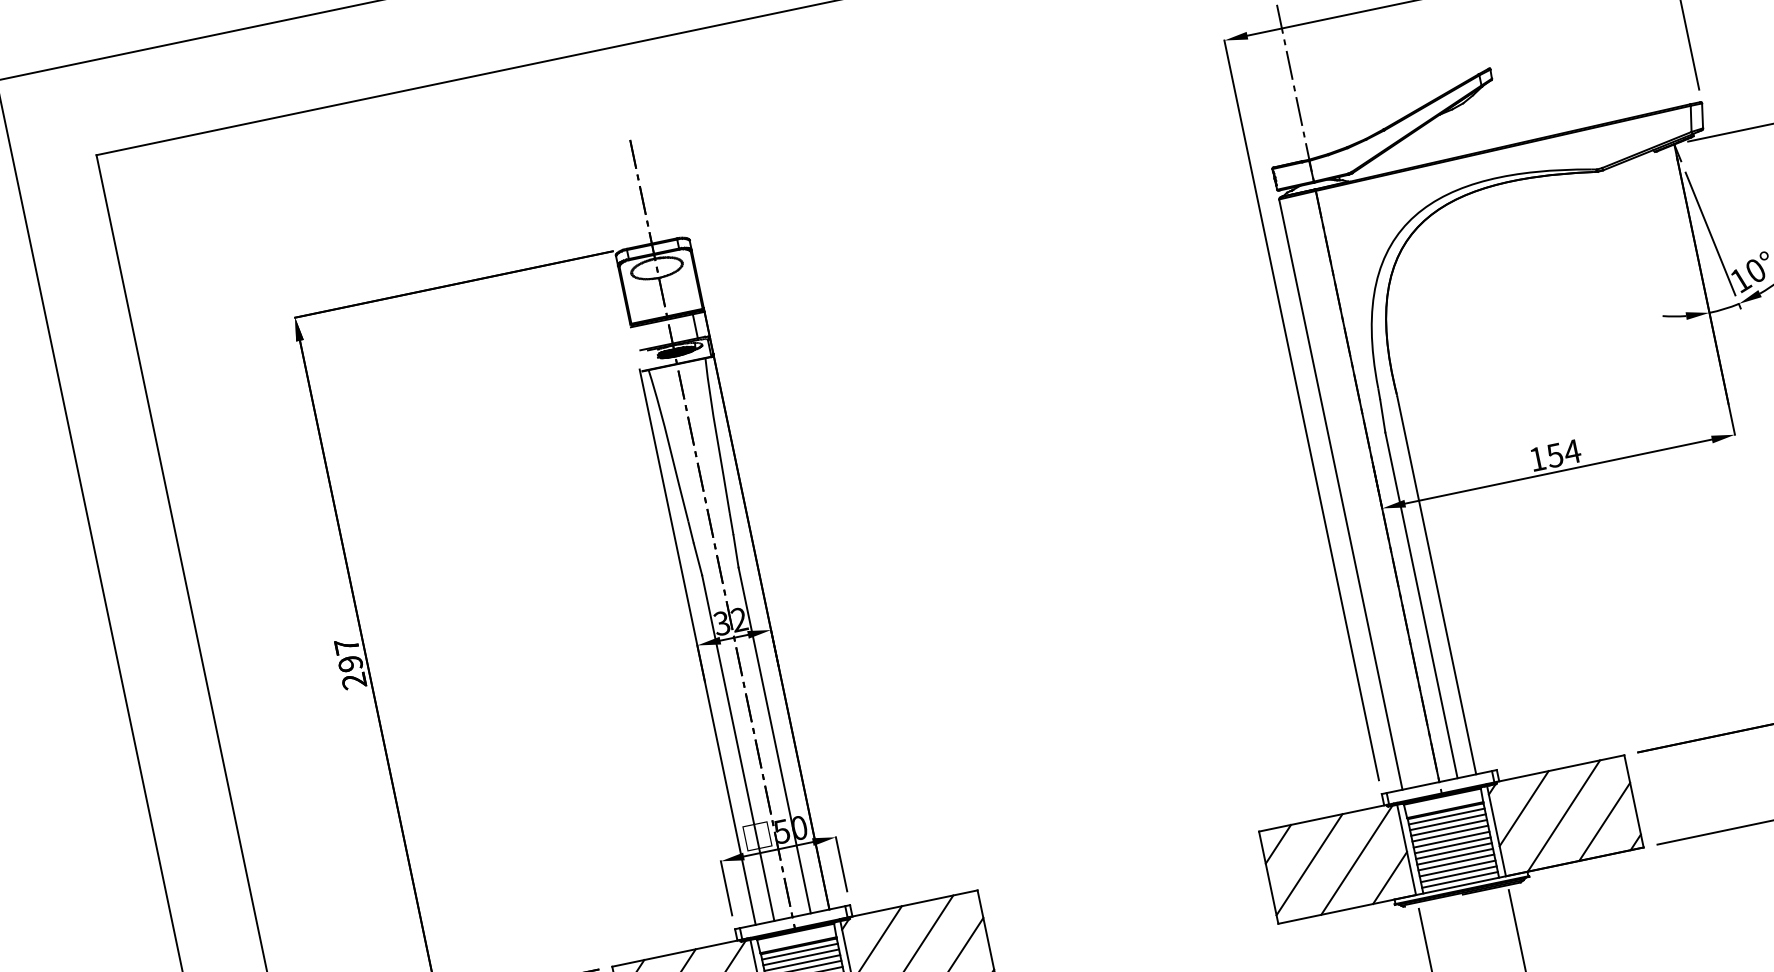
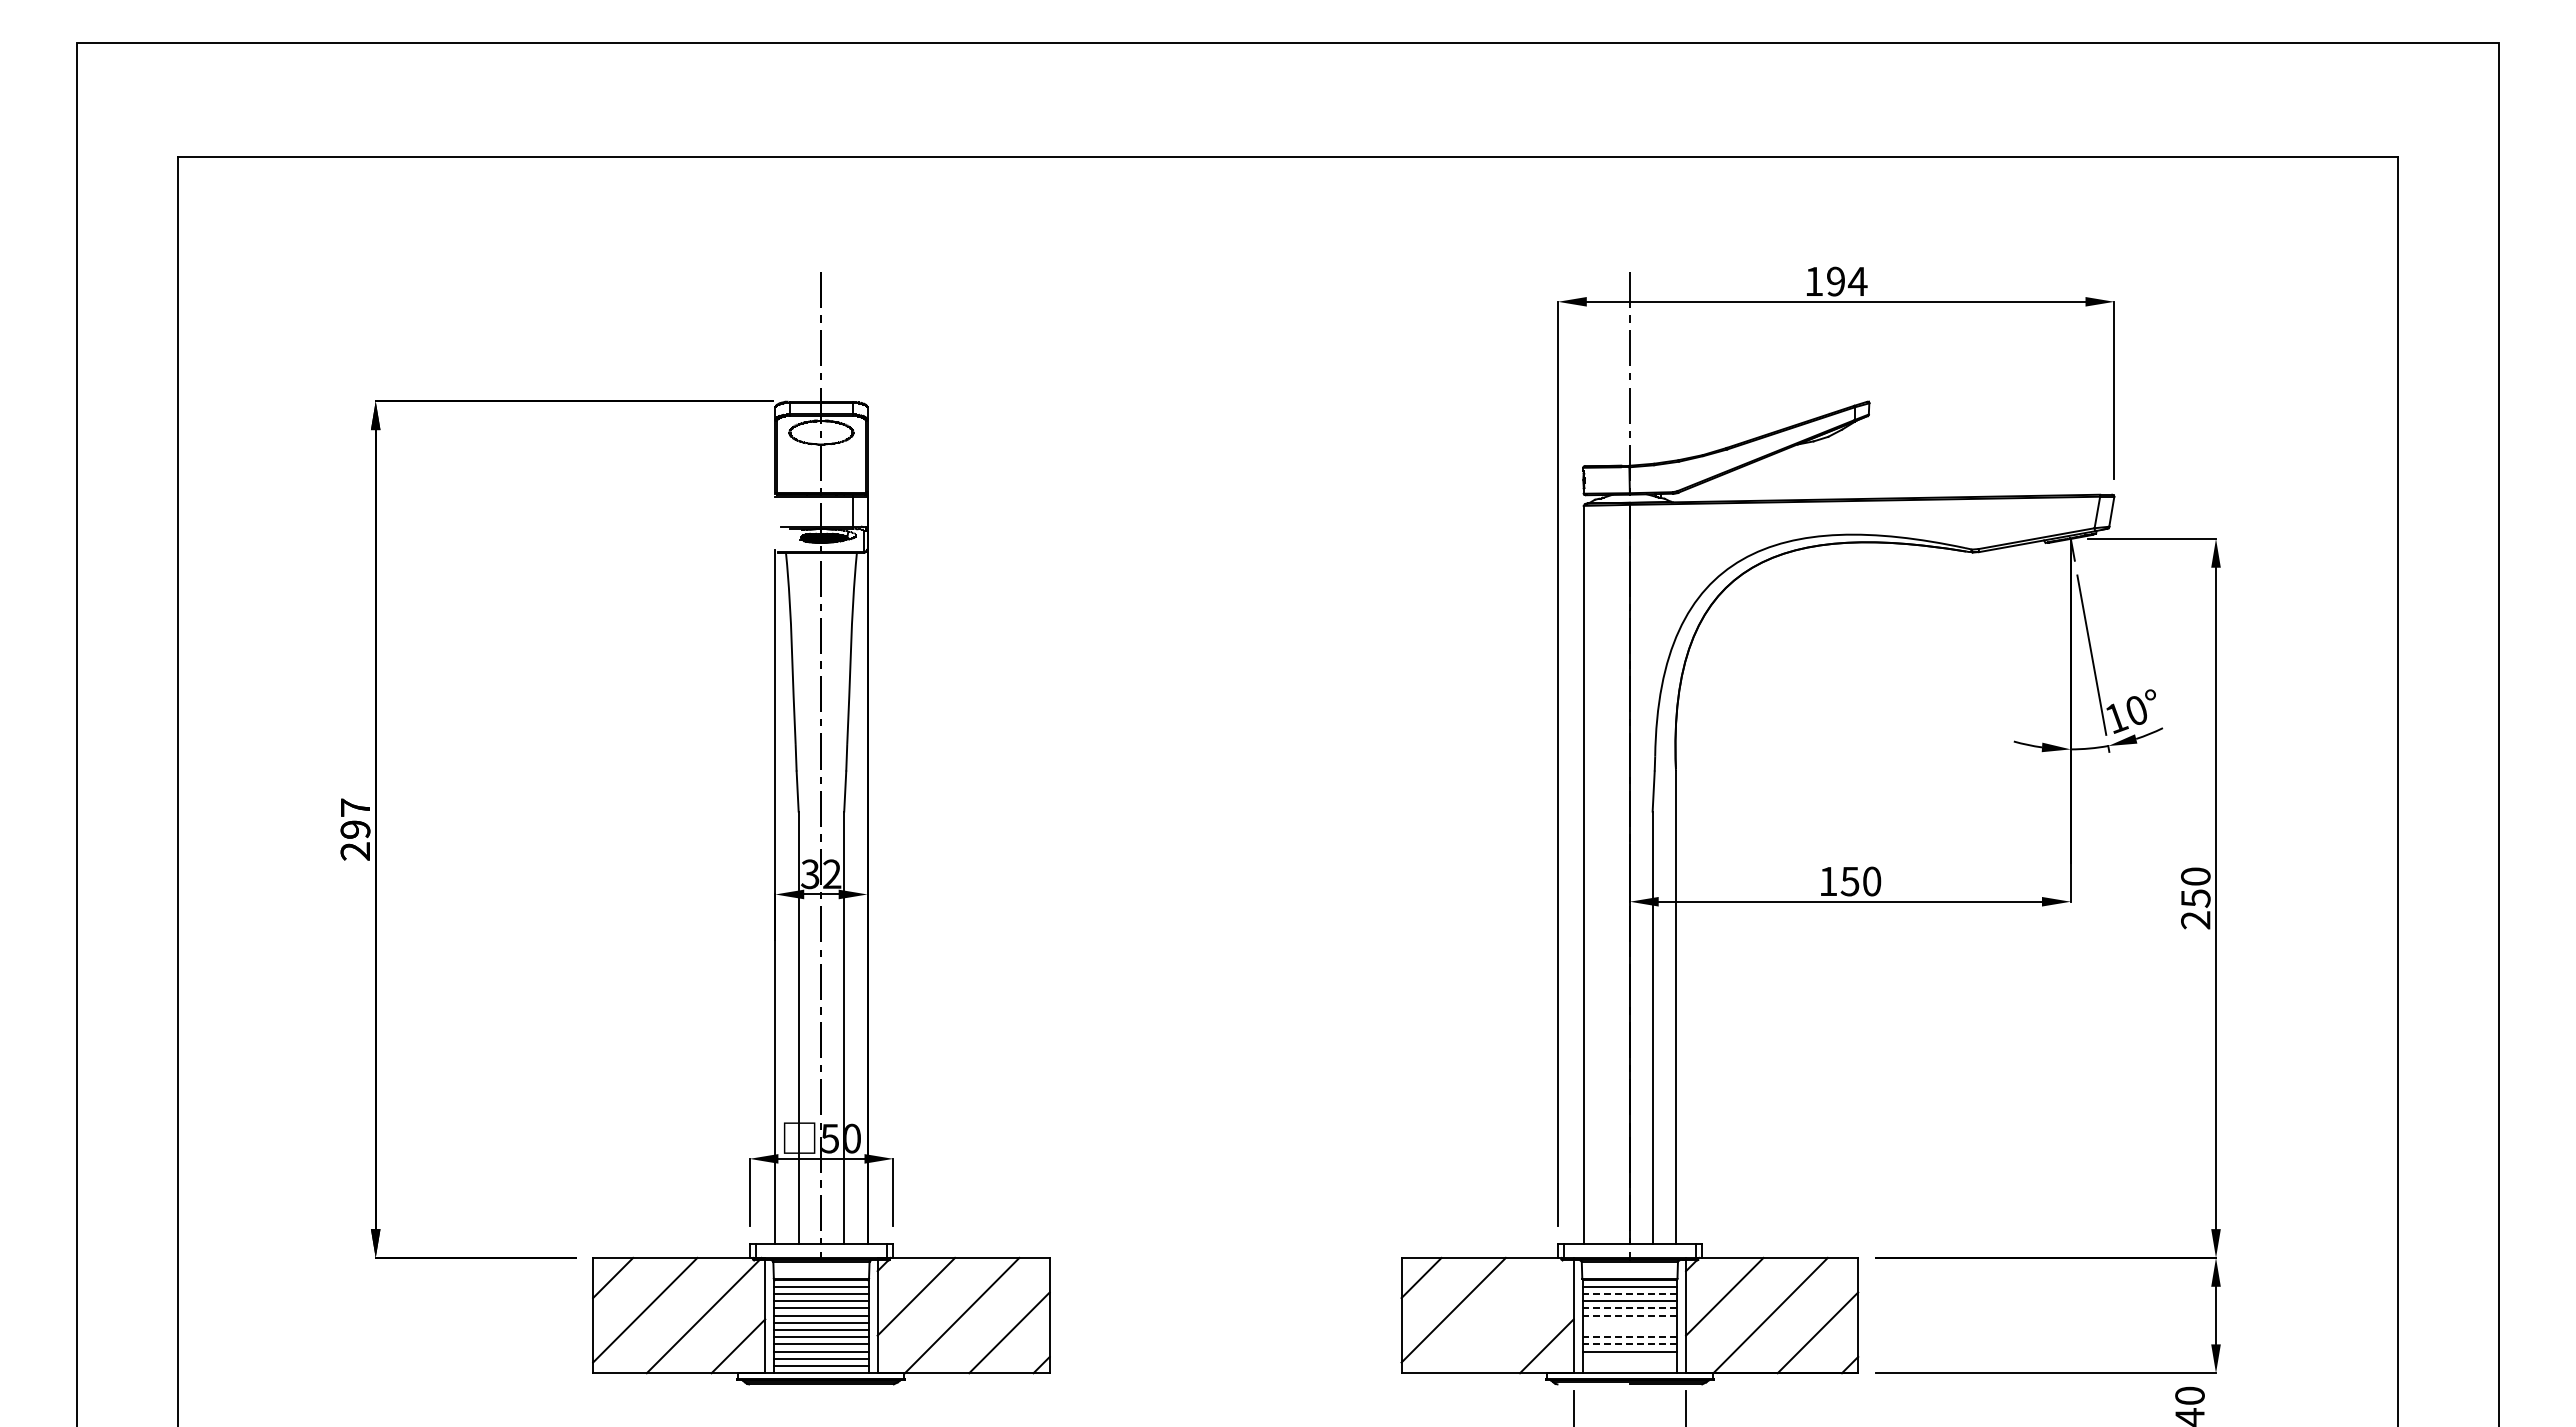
text: (1572, 451) -> (1871, 881), 154 -> 150
line: (1447, 822) -> (1629, 1294), solid -> dashed
line: (1449, 833) -> (1629, 1308), solid -> dashed
line: (1451, 839) -> (1629, 1315), solid -> dashed
line: (1452, 845) -> (1629, 1322), removed
line: (1453, 851) -> (1629, 1330), removed
line: (1454, 857) -> (1629, 1337), solid -> dashed
line: (1357, 859) -> (1512, 1315), removed
line: (1455, 862) -> (1629, 1344), solid -> dashed
line: (1458, 874) -> (1629, 1359), removed
line: (1459, 880) -> (1629, 1366), removed

